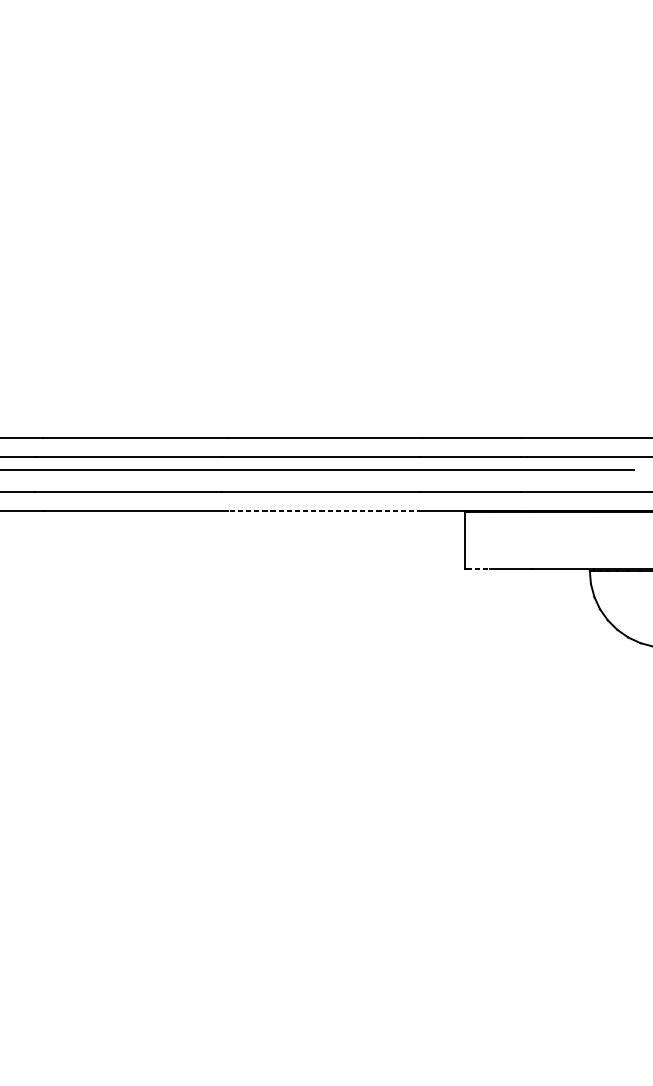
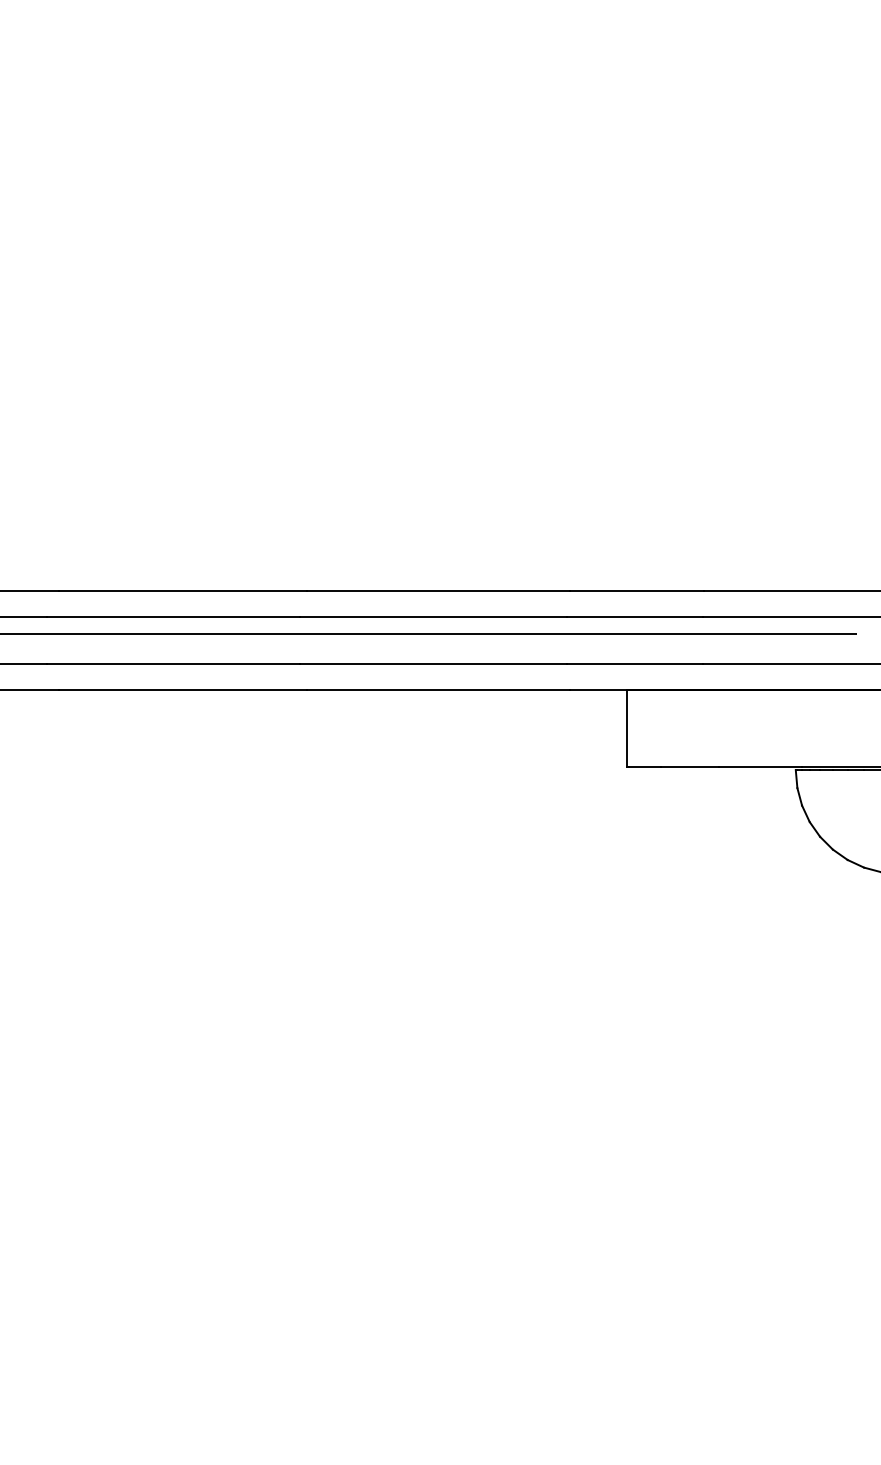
line: (325, 511) -> (438, 689), dashed -> solid
line: (478, 568) -> (645, 767), dashed -> solid

